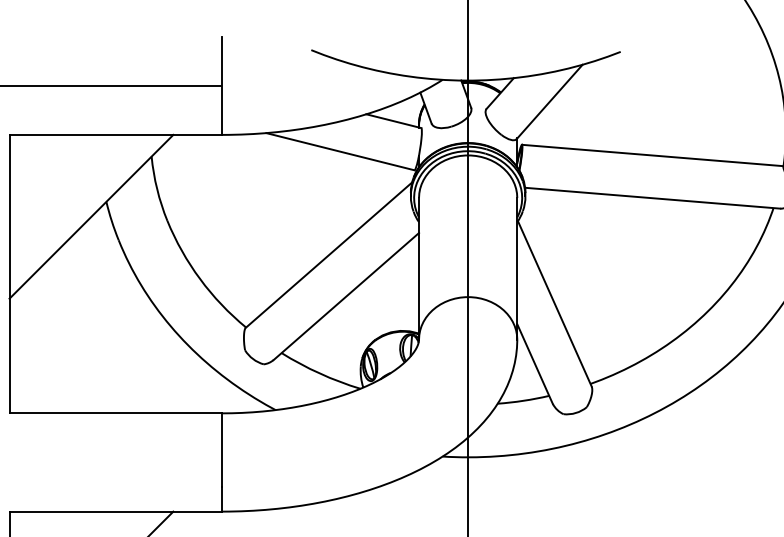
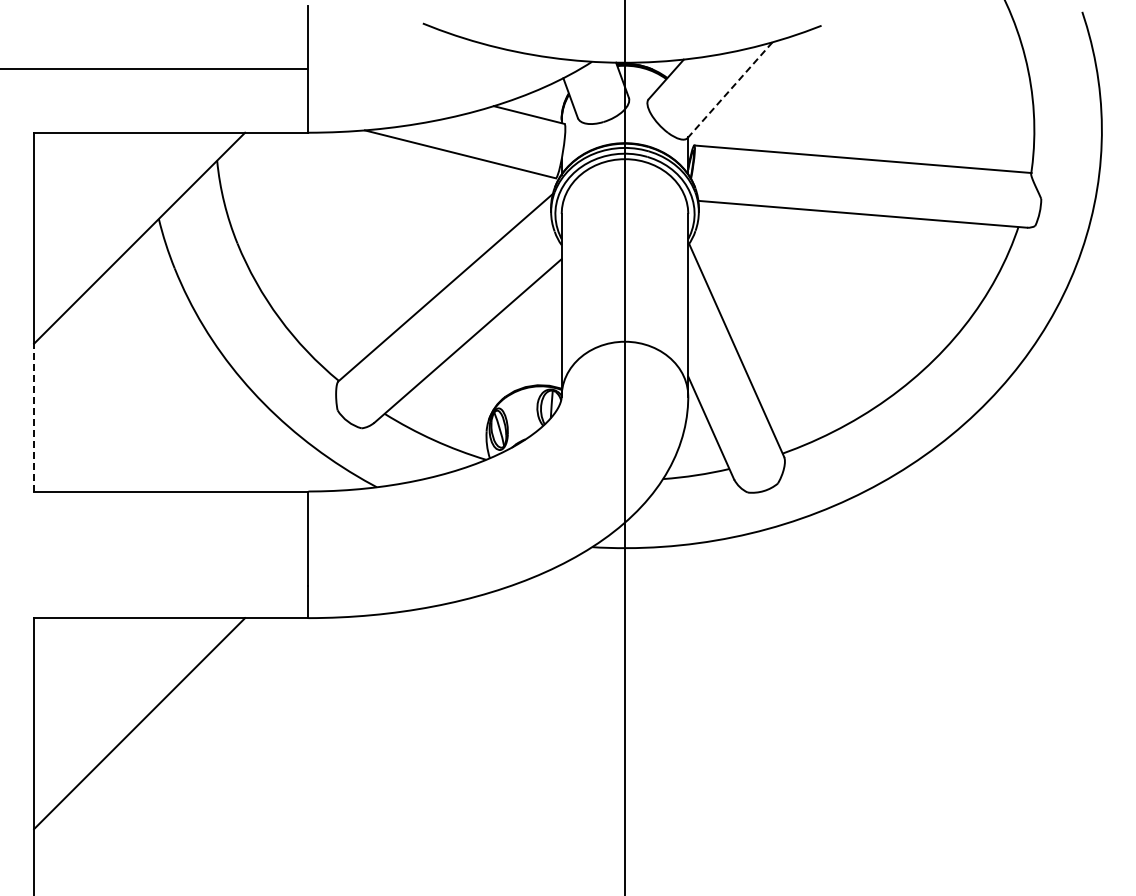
line: (550, 102) -> (730, 90), solid -> dashed
line: (9, 355) -> (34, 417), solid -> dashed

